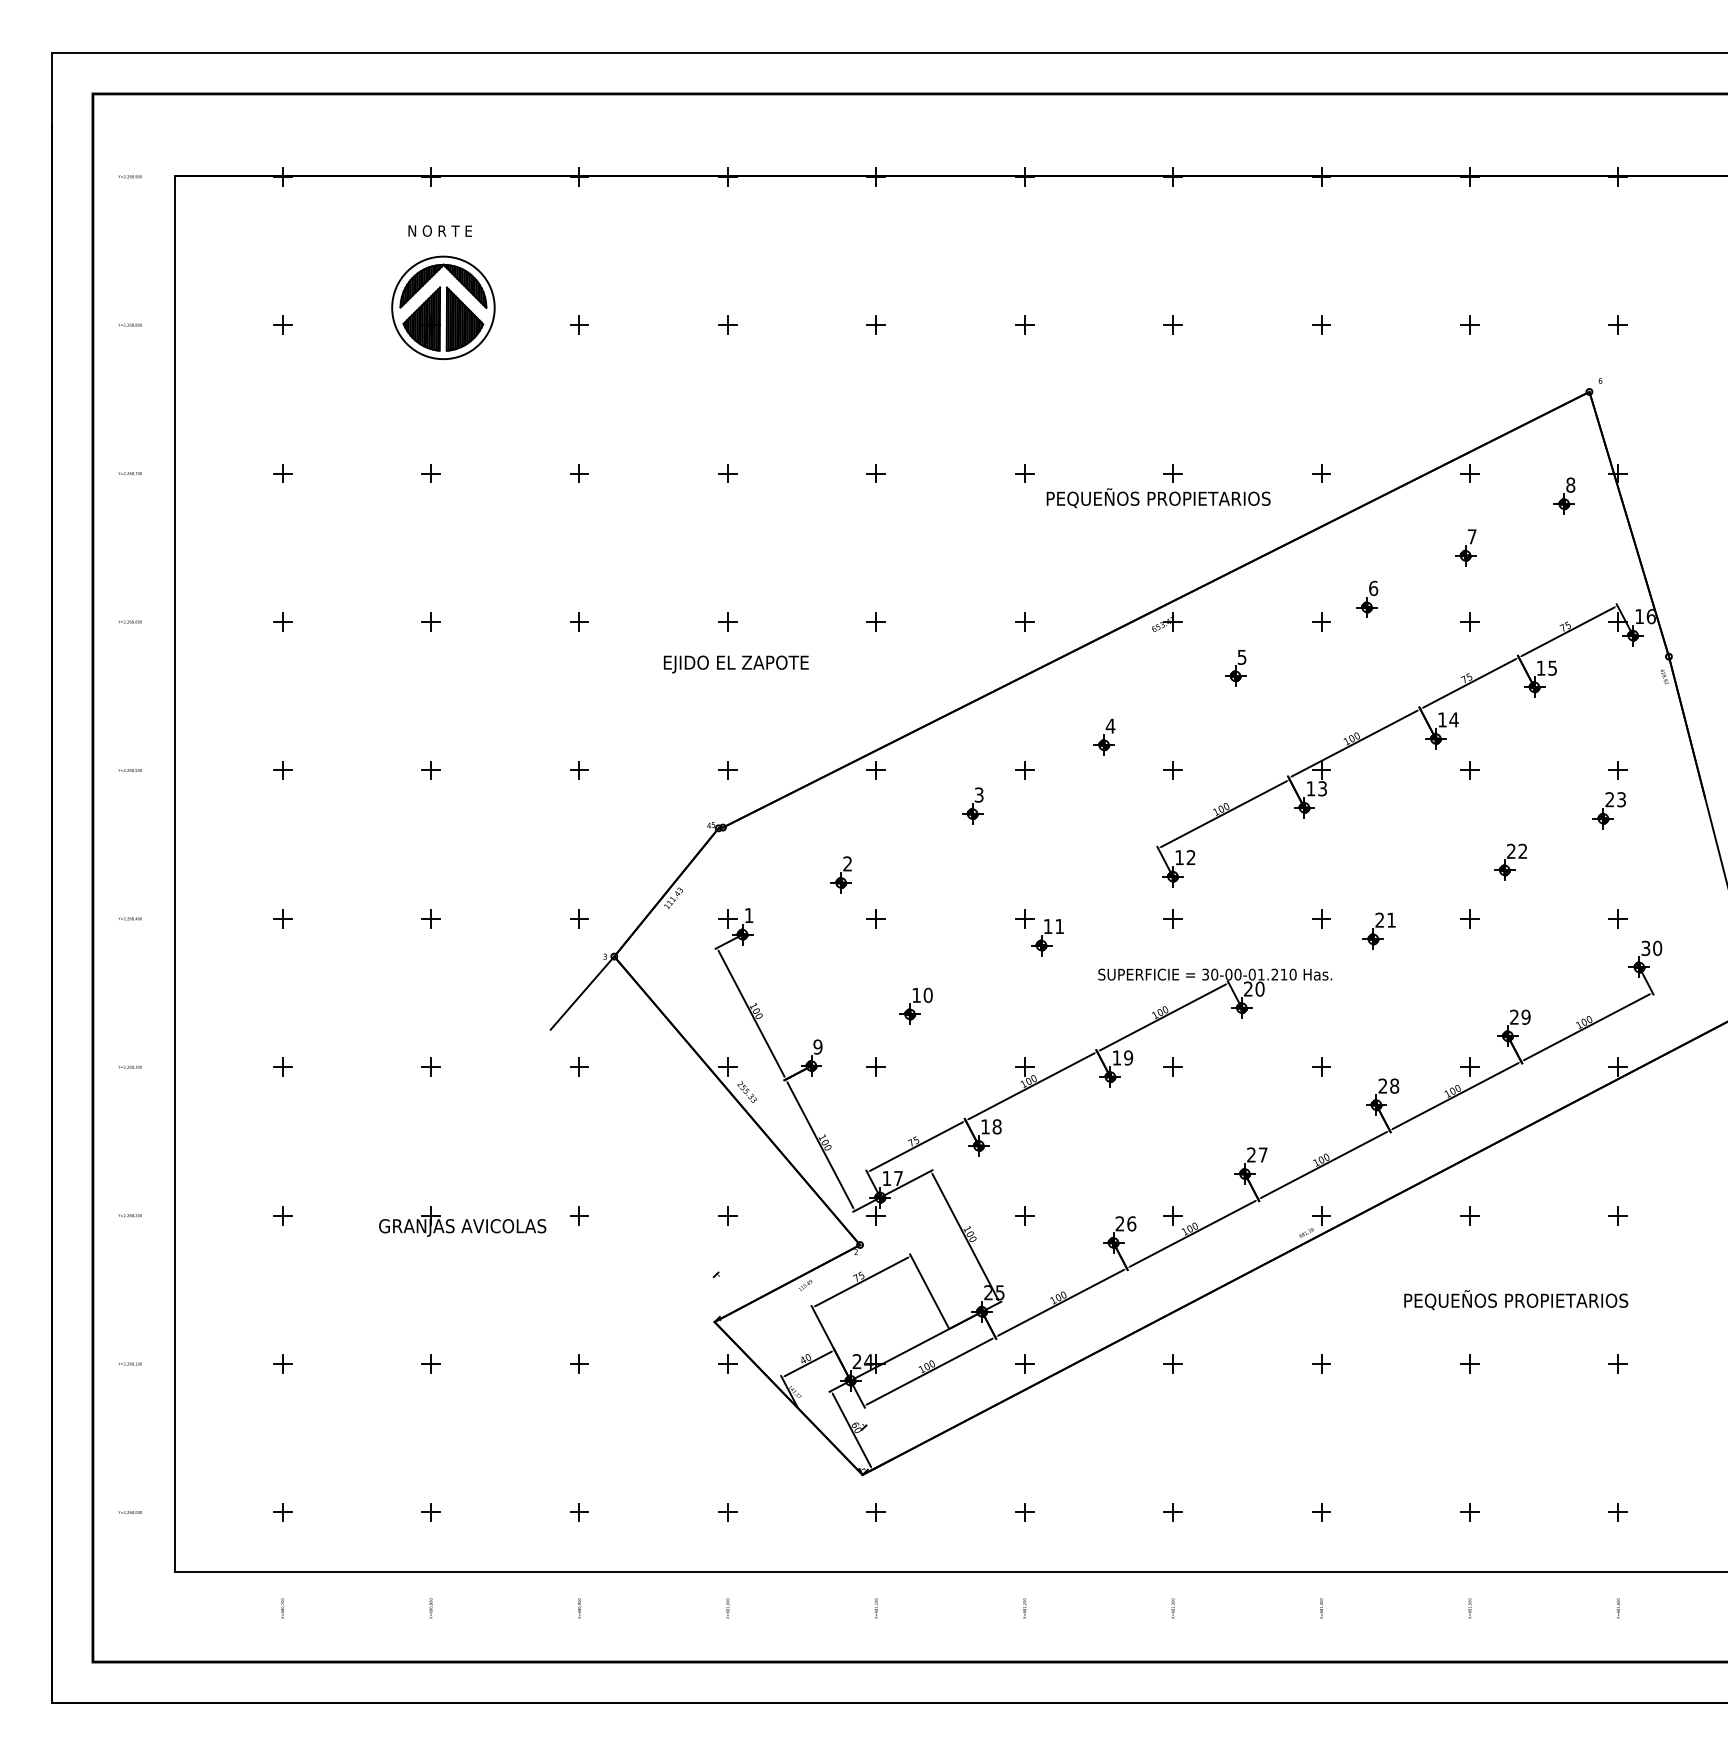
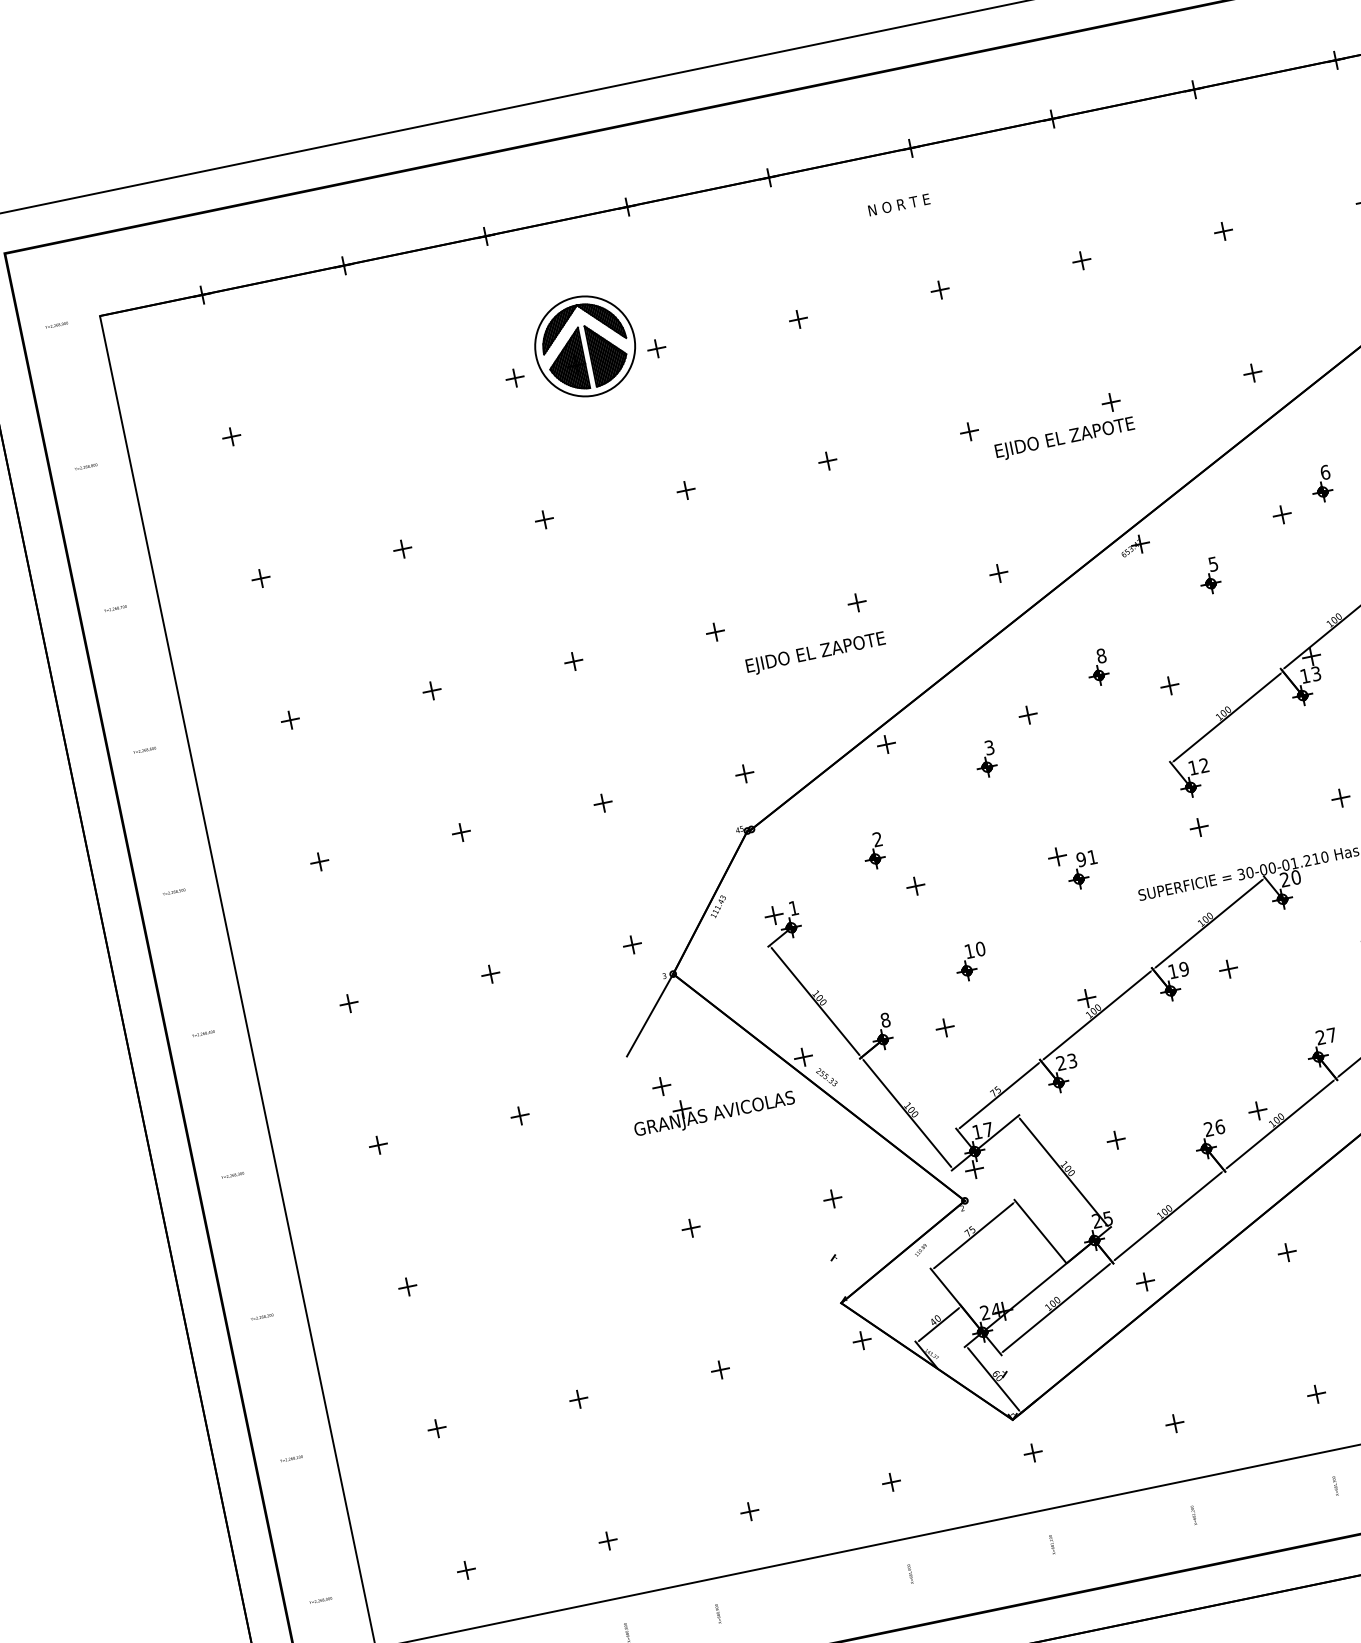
text: (439, 230) -> (898, 204), moved
part: (443, 307) -> (585, 346), moved
text: (1159, 498) -> (1103, 428), PEQUEÑOS PROPIETARIOS -> EJIDO EL ZAPOTE
text: (735, 664) -> (815, 653), moved
text: (1110, 725) -> (1101, 655), 4 -> 8
text: (1047, 926) -> (1080, 859), 11 -> 91
text: (817, 1046) -> (884, 1019), 9 -> 8
text: (991, 1126) -> (1066, 1061), 18 -> 23
part: (462, 1221) -> (713, 1109), moved
text: (579, 1608) -> (718, 1613), moved

